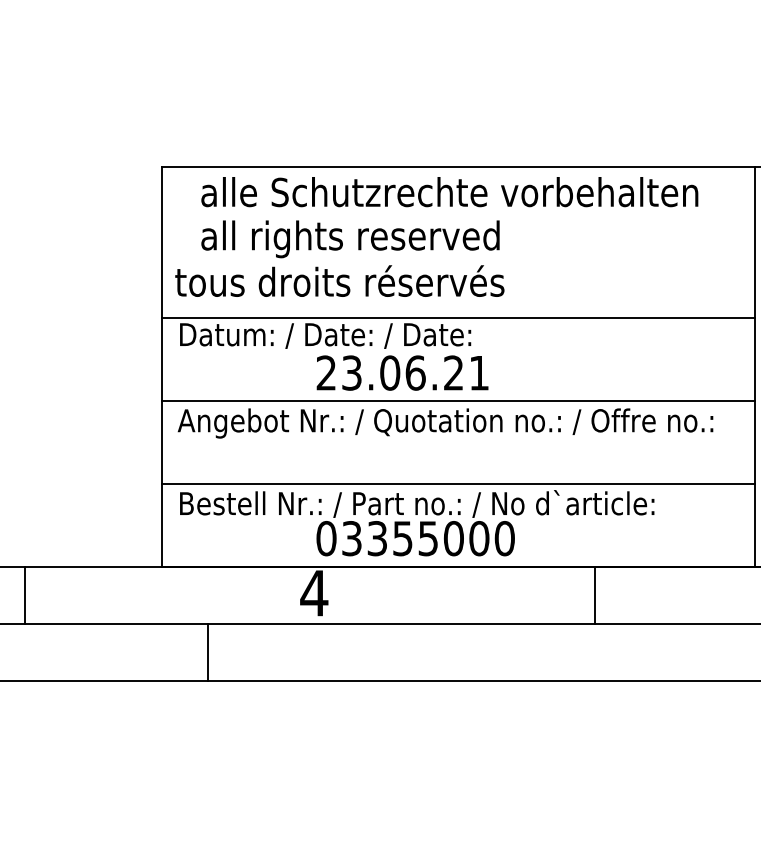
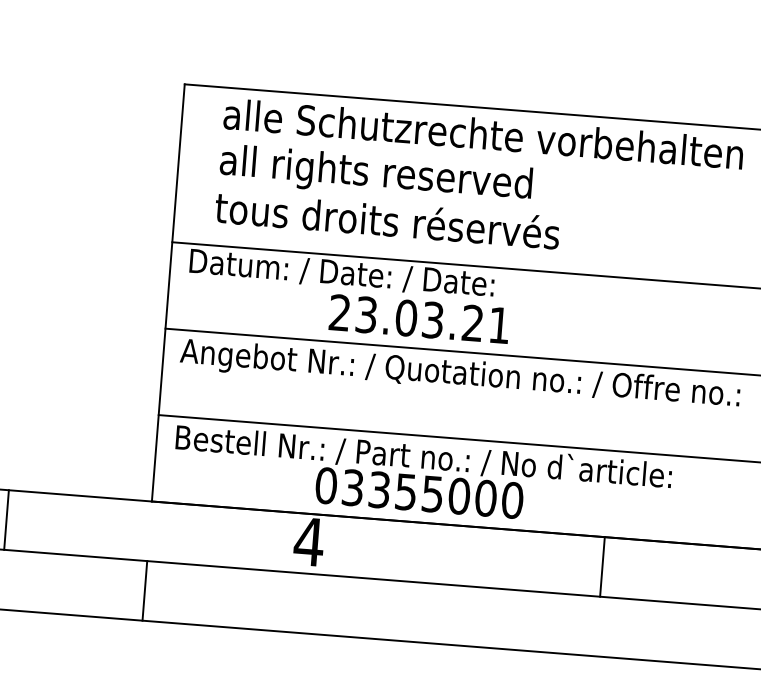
text: (339, 280) -> (387, 219), moved
text: (415, 372) -> (432, 319), 23.06.21 -> 23.03.21
line: (207, 651) -> (144, 590), moved

